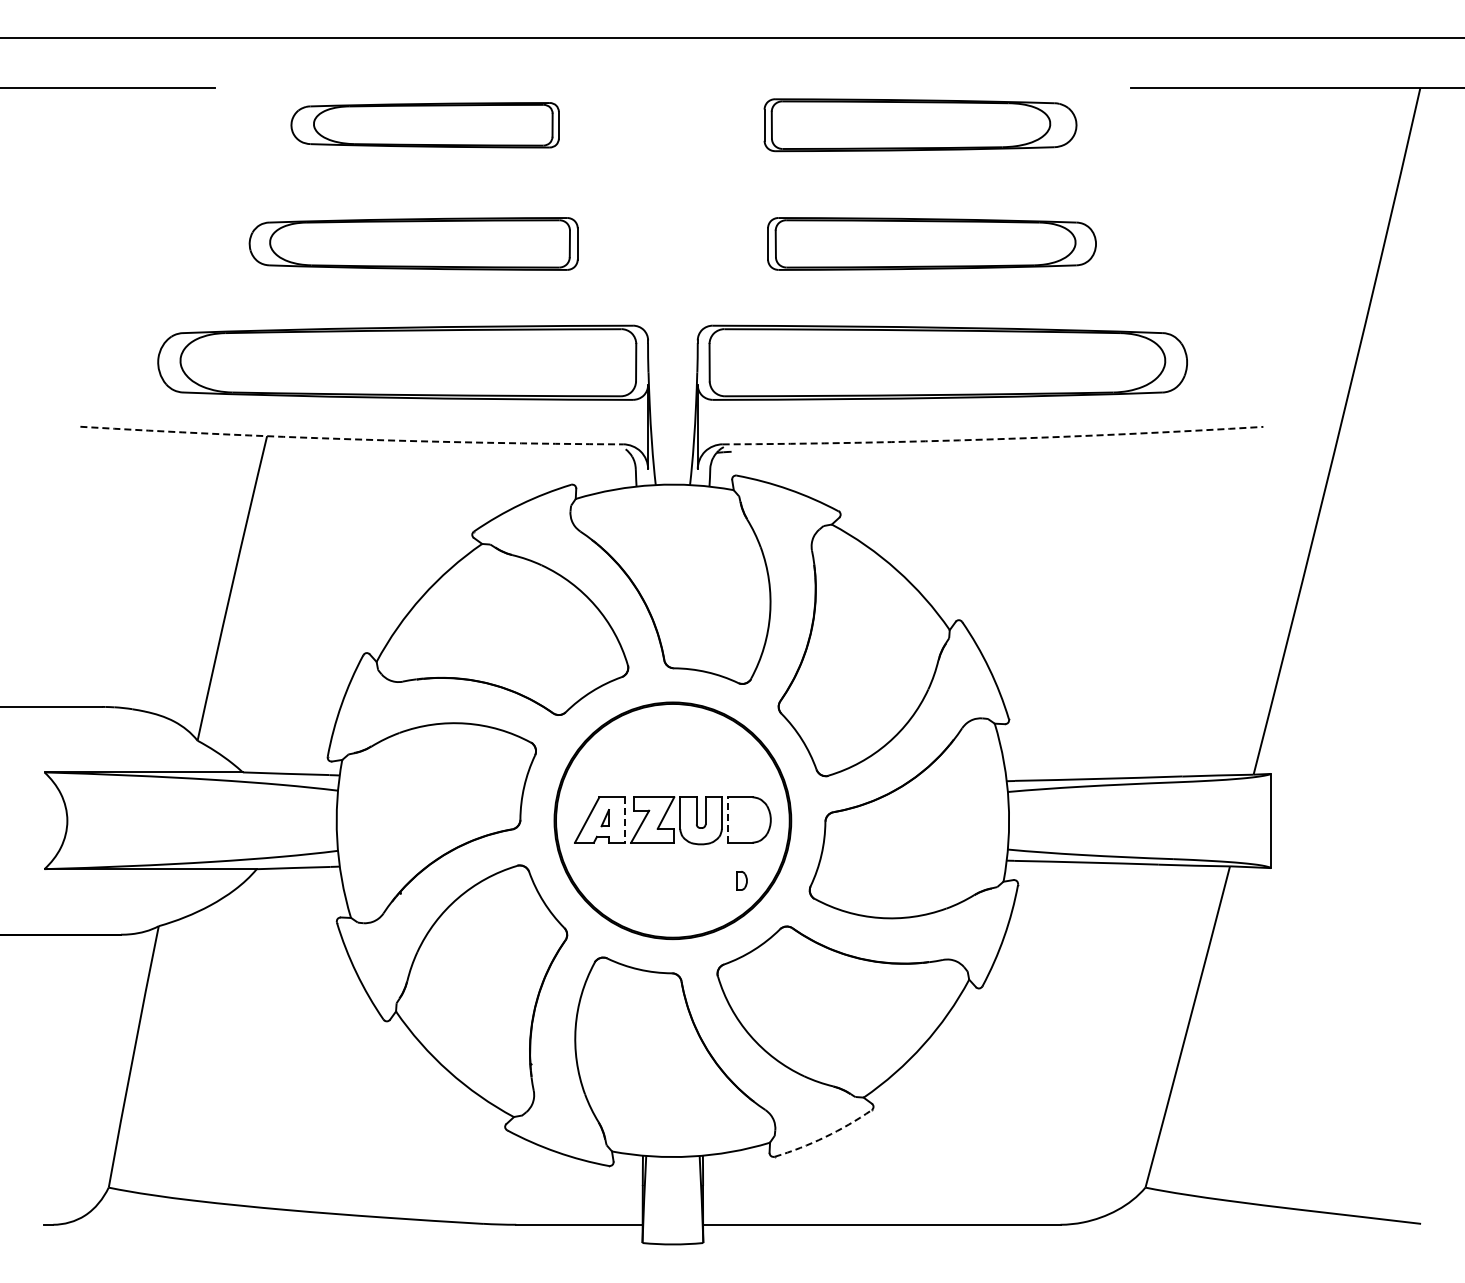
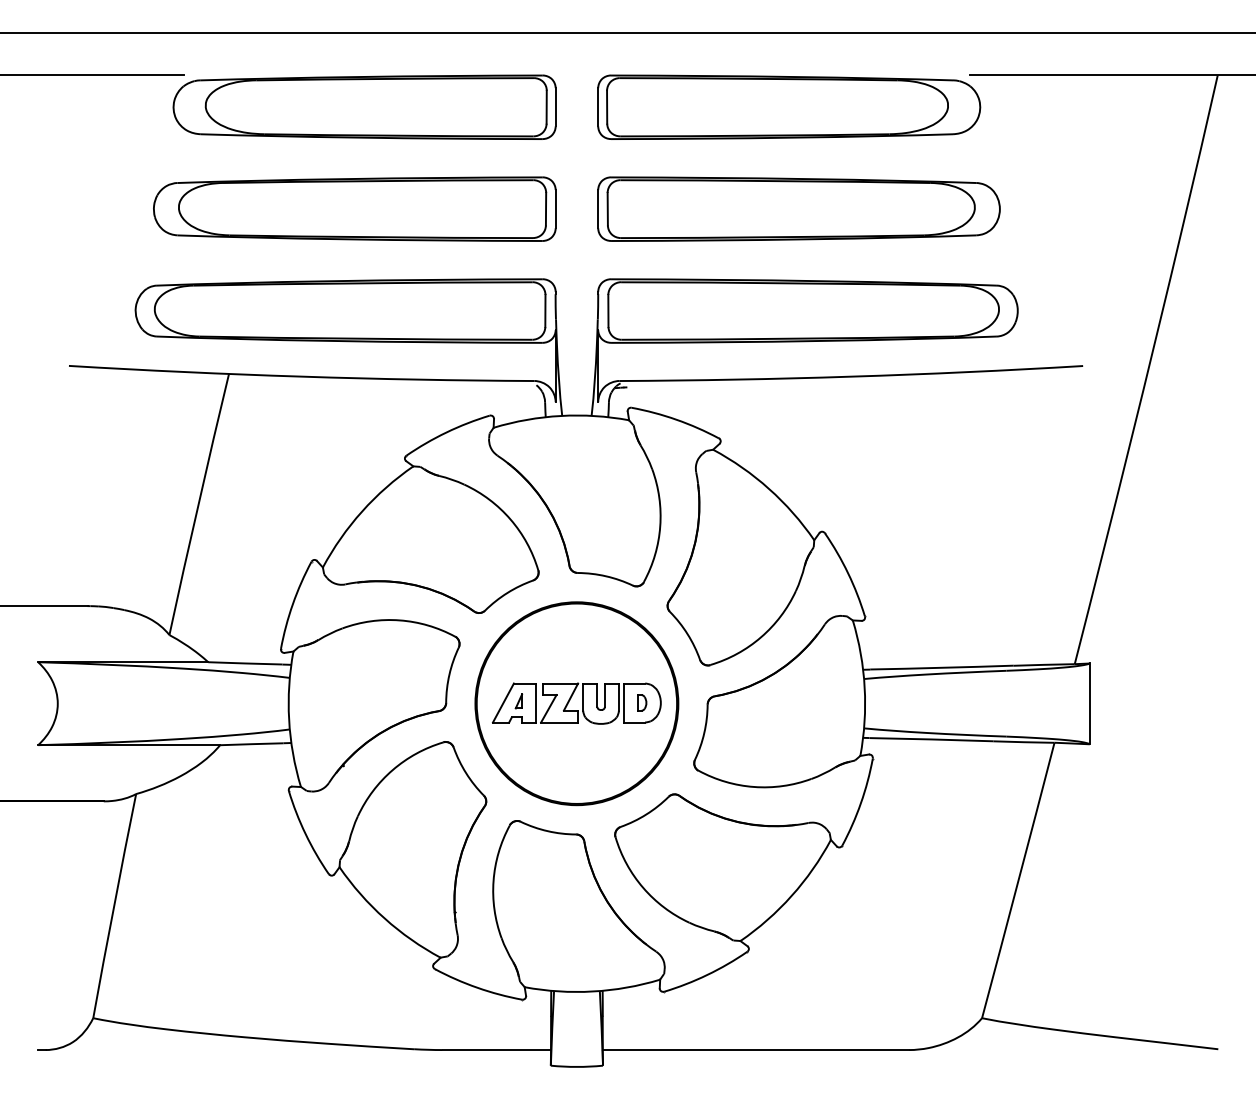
part: (424, 125) -> (363, 107), size x1.67
part: (920, 125) -> (789, 107), size x1.43
part: (413, 243) -> (354, 208), size x1.43
part: (931, 243) -> (798, 208), size x1.43
arc: (351, 439) -> (301, 376), dashed -> solid
arc: (993, 439) -> (851, 376), dashed -> solid
line: (625, 820) -> (536, 703), dashed -> solid
line: (727, 820) -> (623, 703), dashed -> solid
part: (741, 880) -> (641, 702), moved
arc: (825, 1137) -> (707, 975), dashed -> solid

